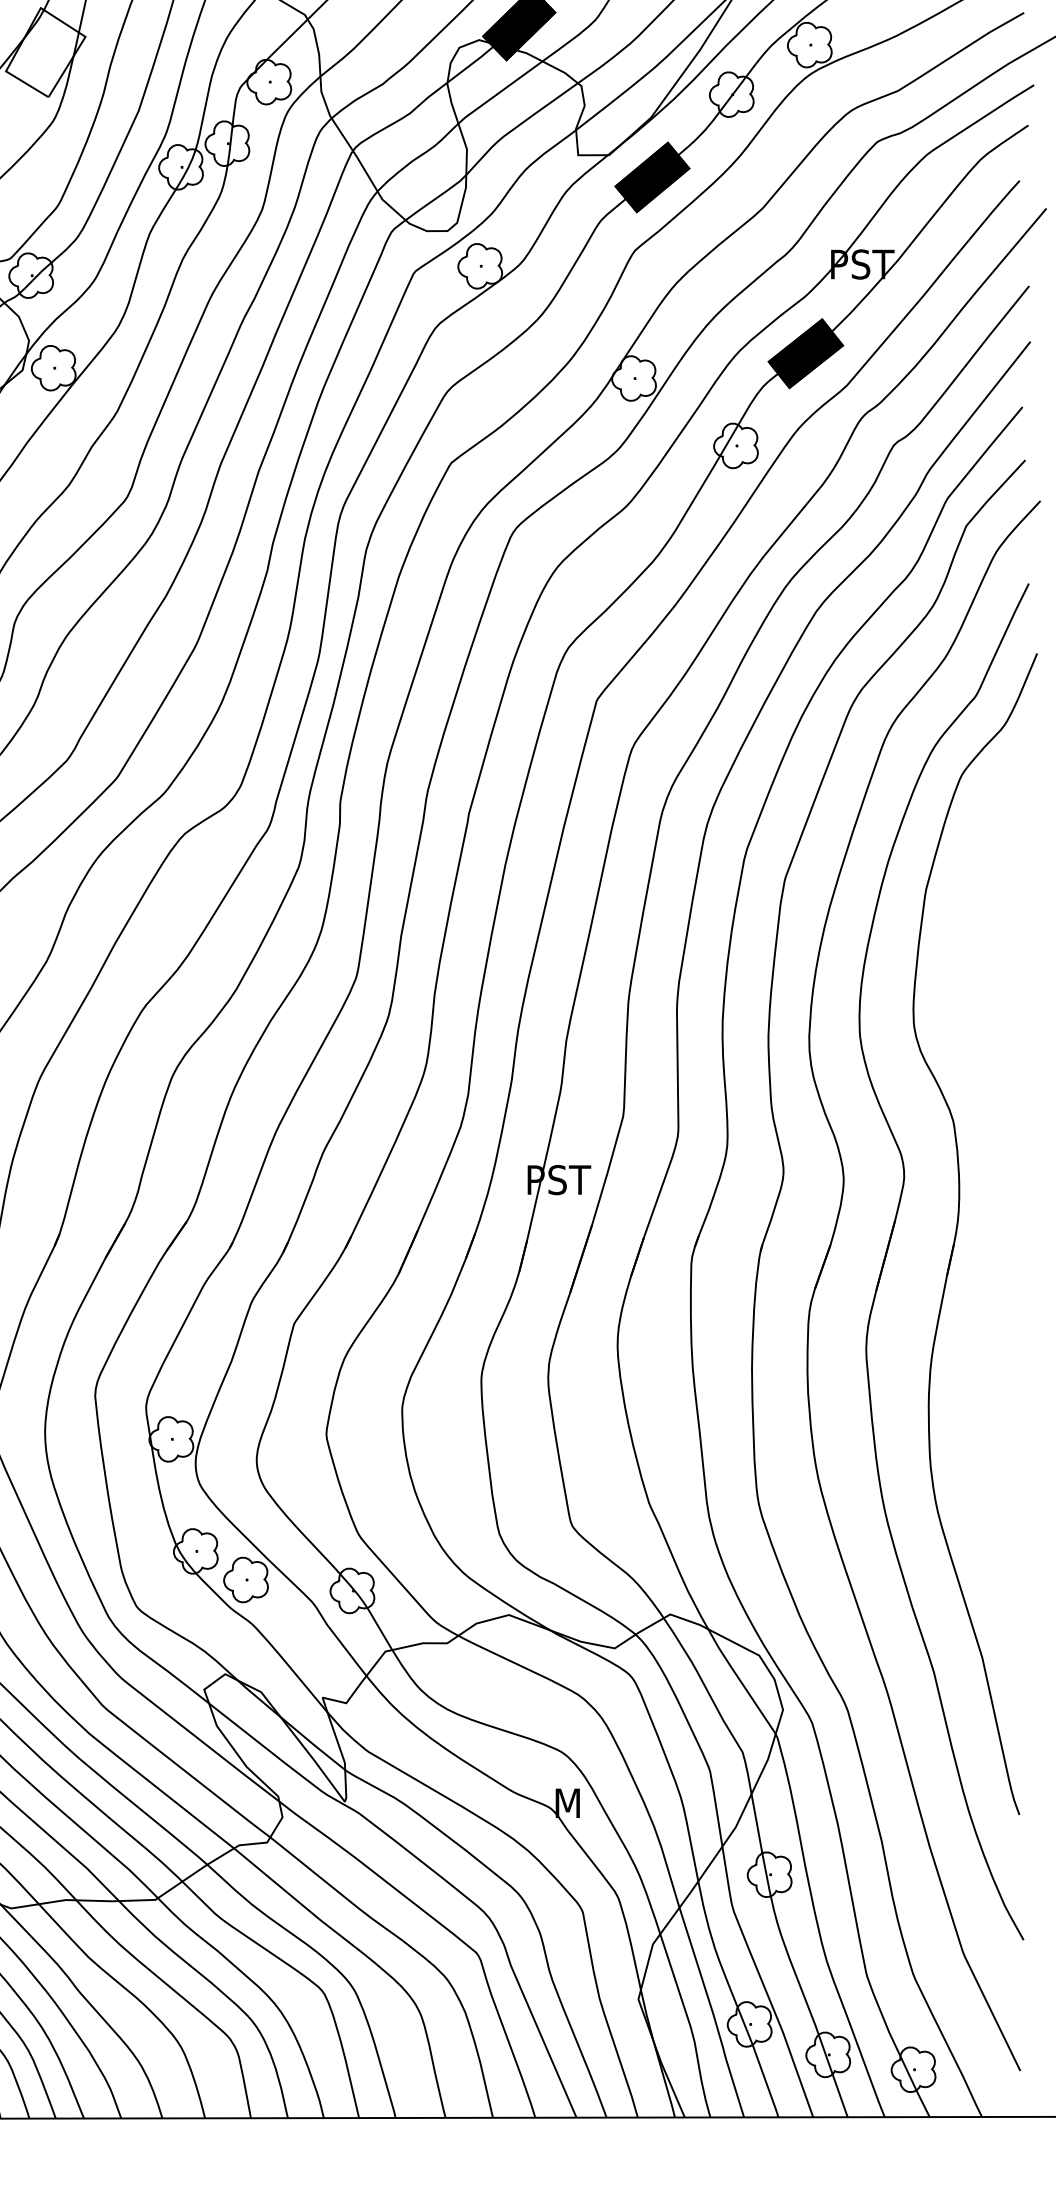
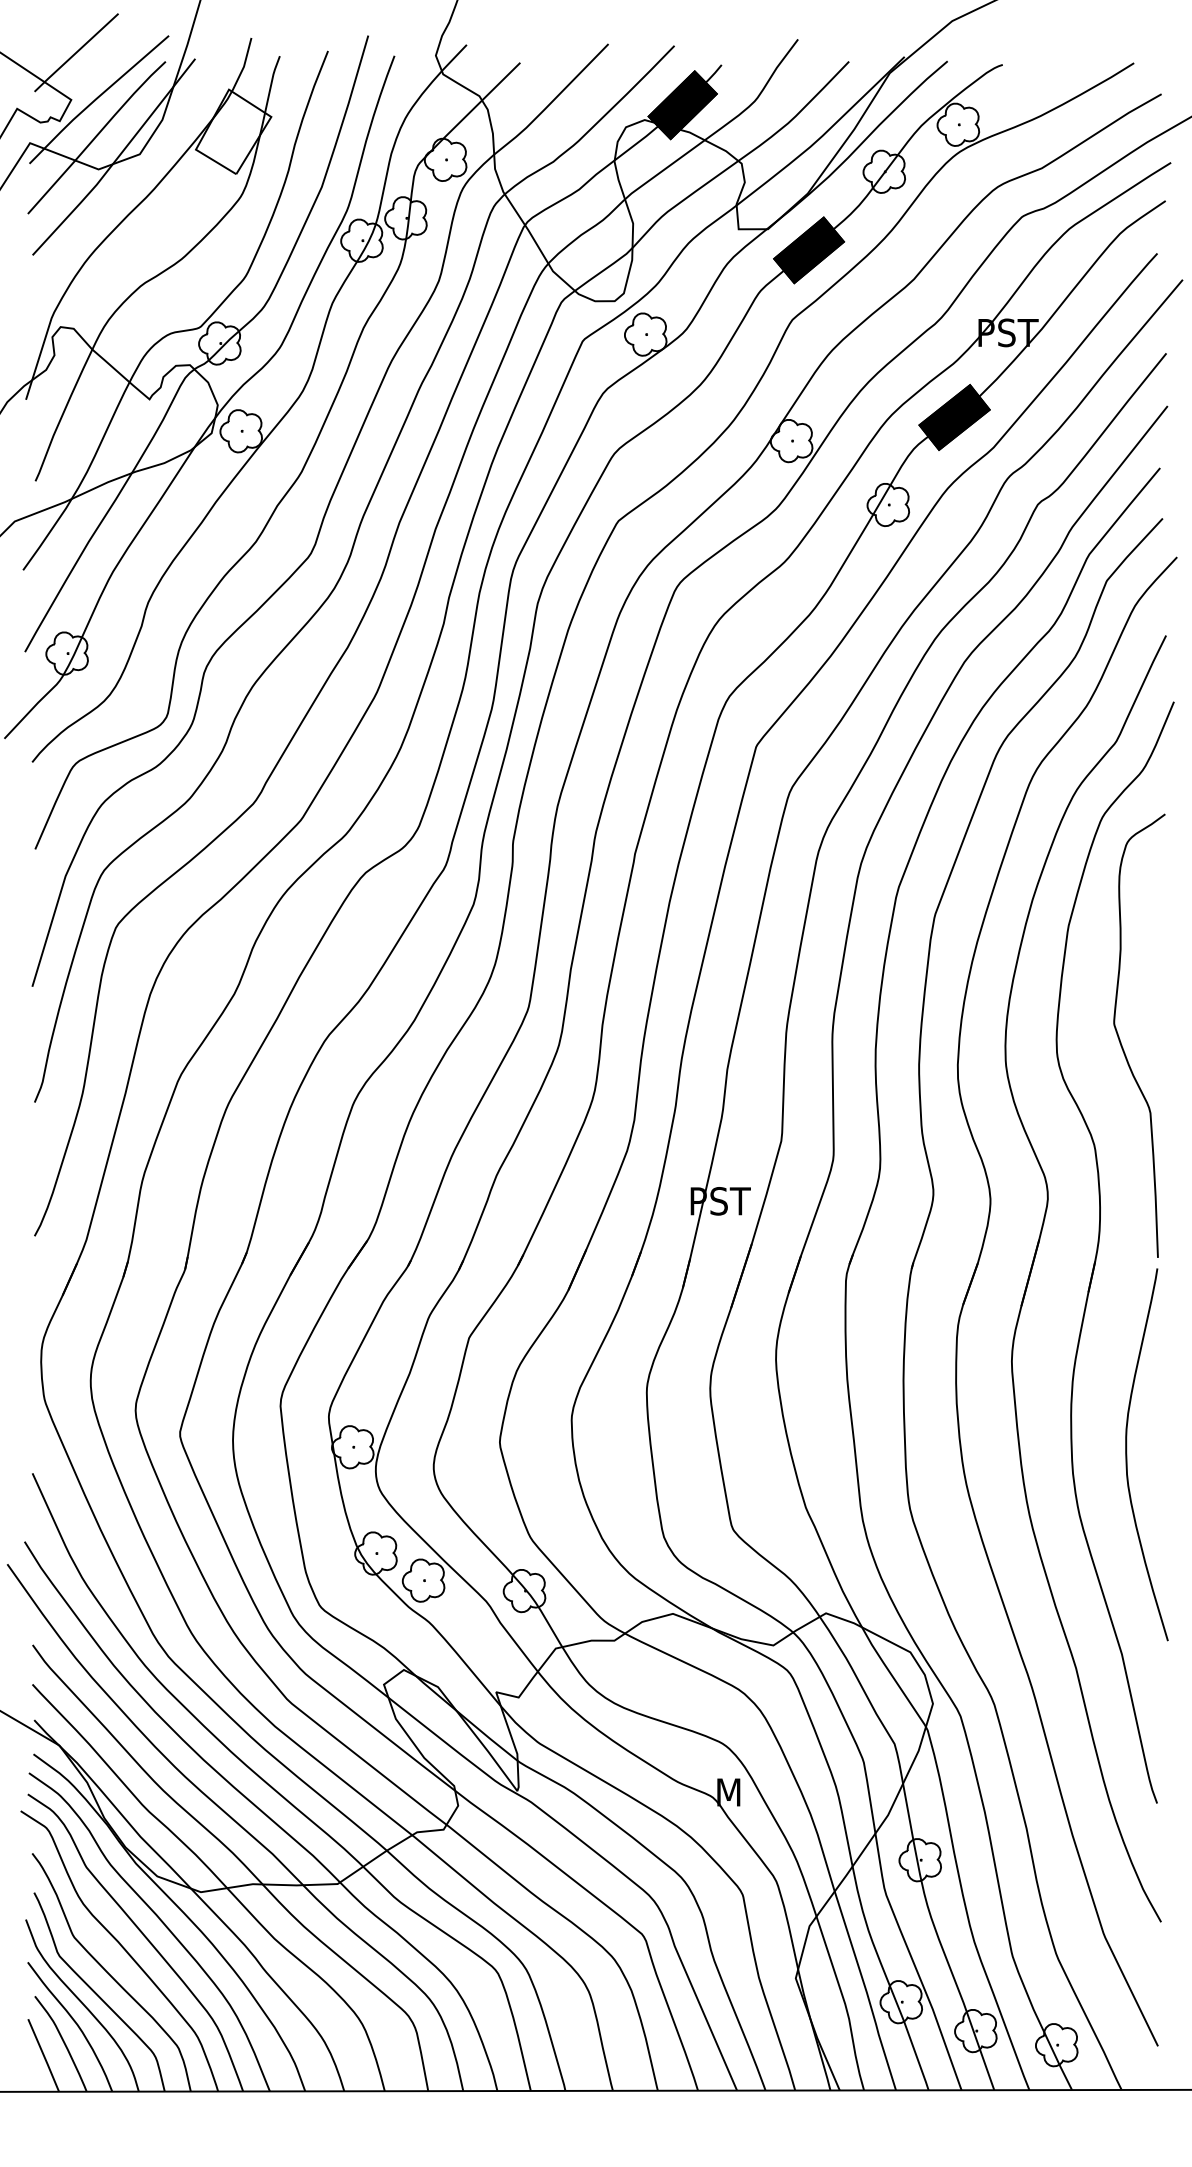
curve: (981, 1012) -> (1121, 1042), added
curve: (988, 1447) -> (1127, 1454), added

